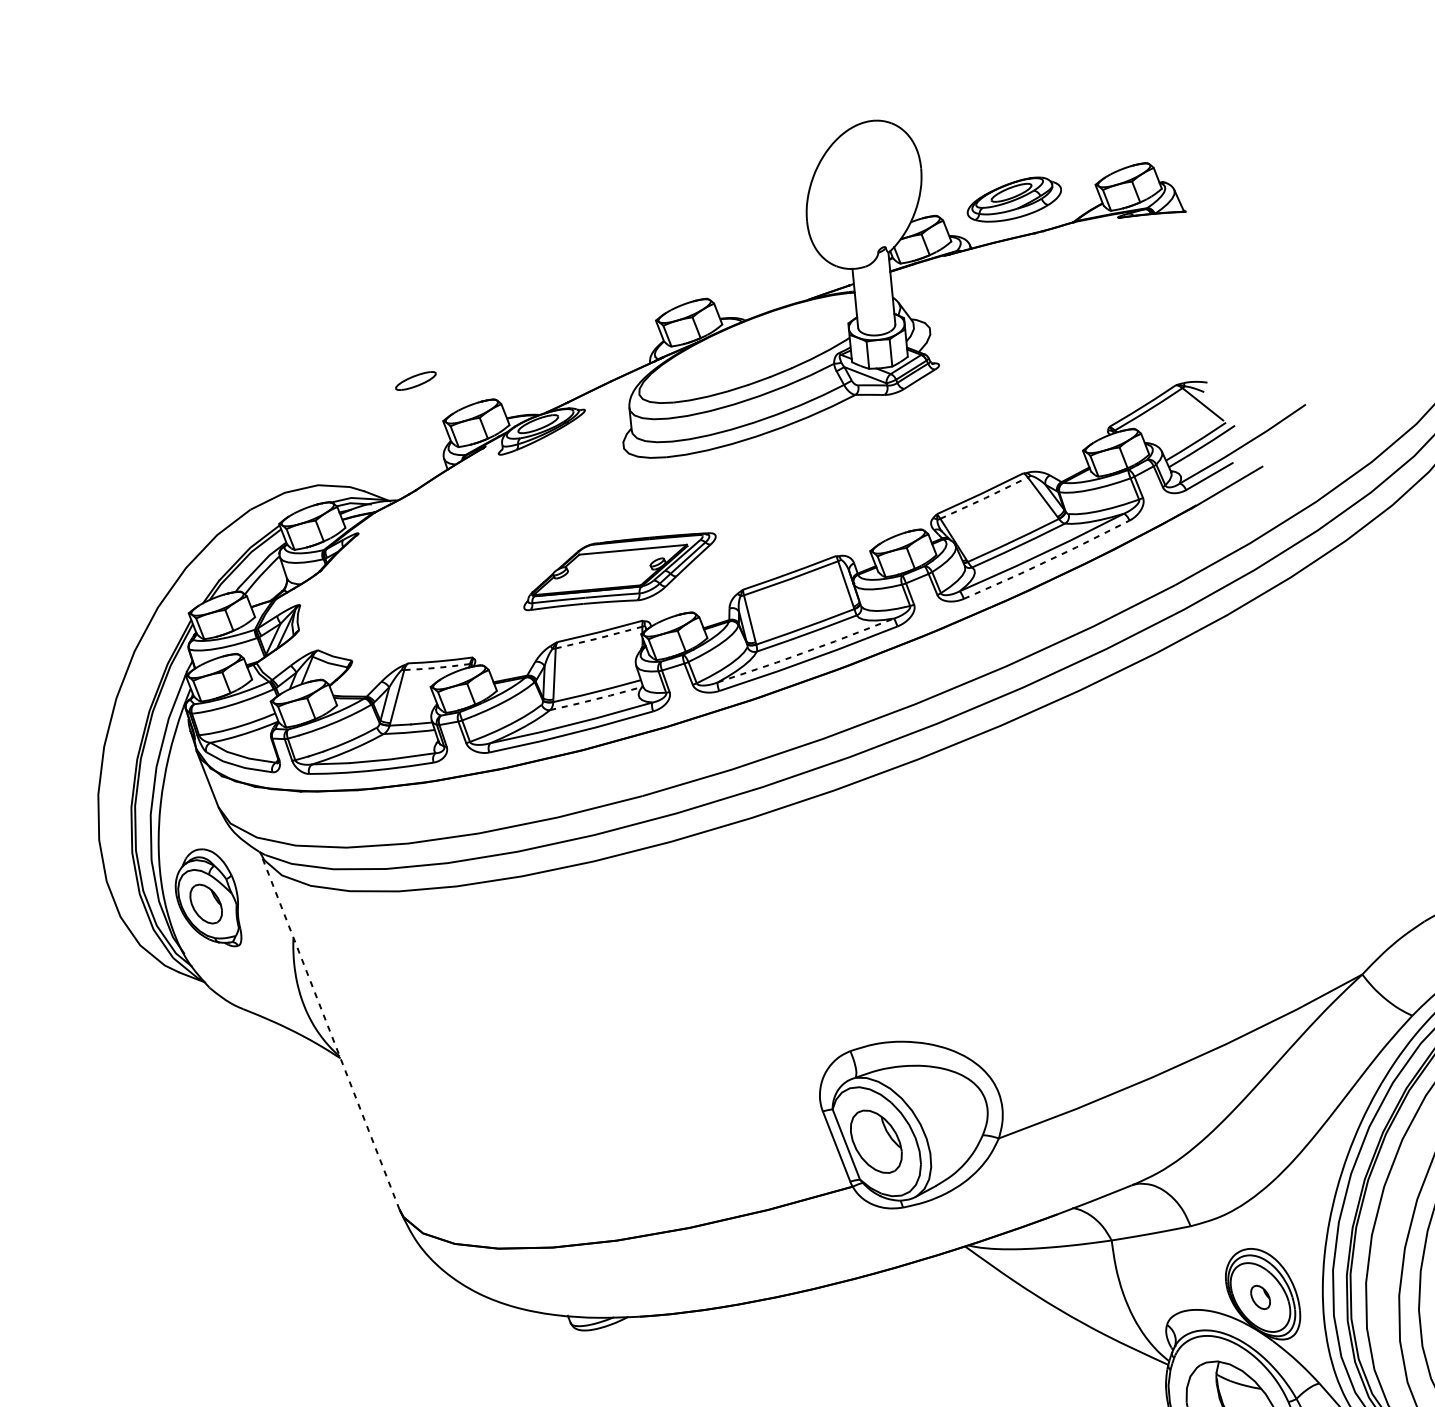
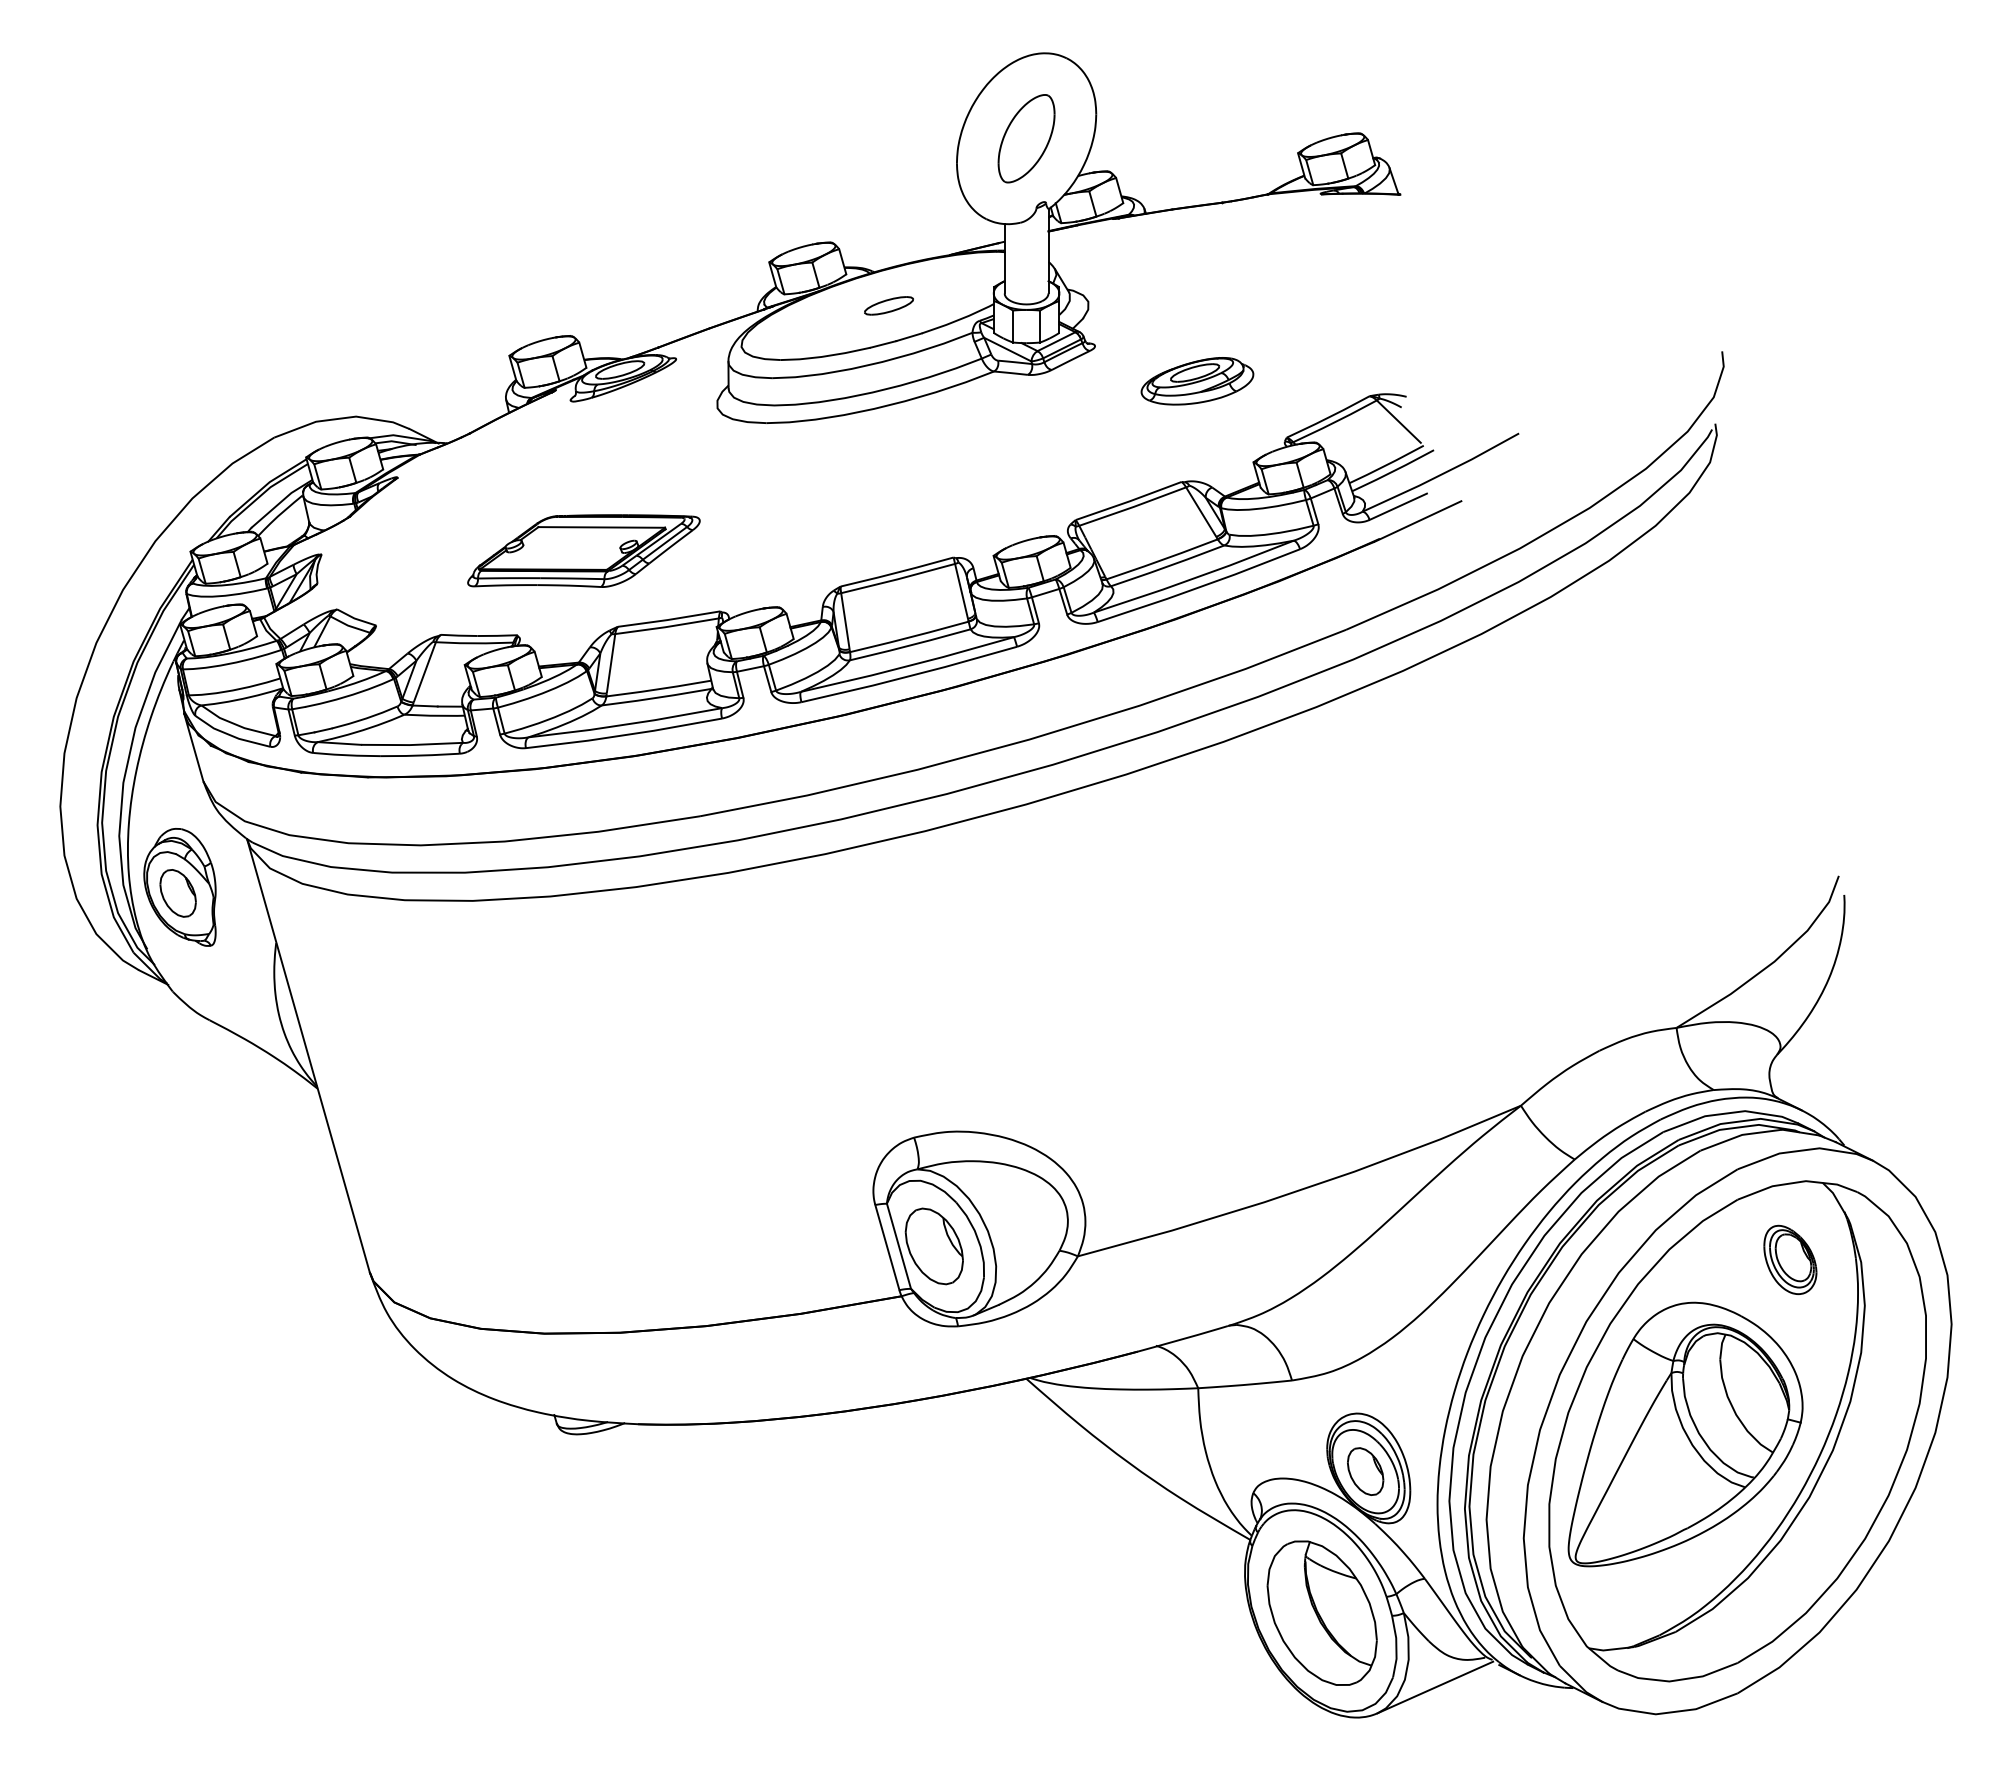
part: (864, 194) -> (1026, 138), added
part: (1014, 199) -> (1197, 381), moved
part: (415, 380) -> (888, 305), moved
line: (984, 498) -> (1133, 507), dashed -> solid
line: (1047, 561) -> (1199, 587), dashed -> solid
part: (619, 570) -> (583, 550), moved
line: (599, 637) -> (667, 626), dashed -> solid
line: (807, 652) -> (908, 666), dashed -> solid
line: (436, 668) -> (473, 643), dashed -> solid
line: (596, 698) -> (657, 697), dashed -> solid
line: (329, 1030) -> (308, 1055), dashed -> solid
part: (1260, 1297) -> (1365, 1471), size x1.67

